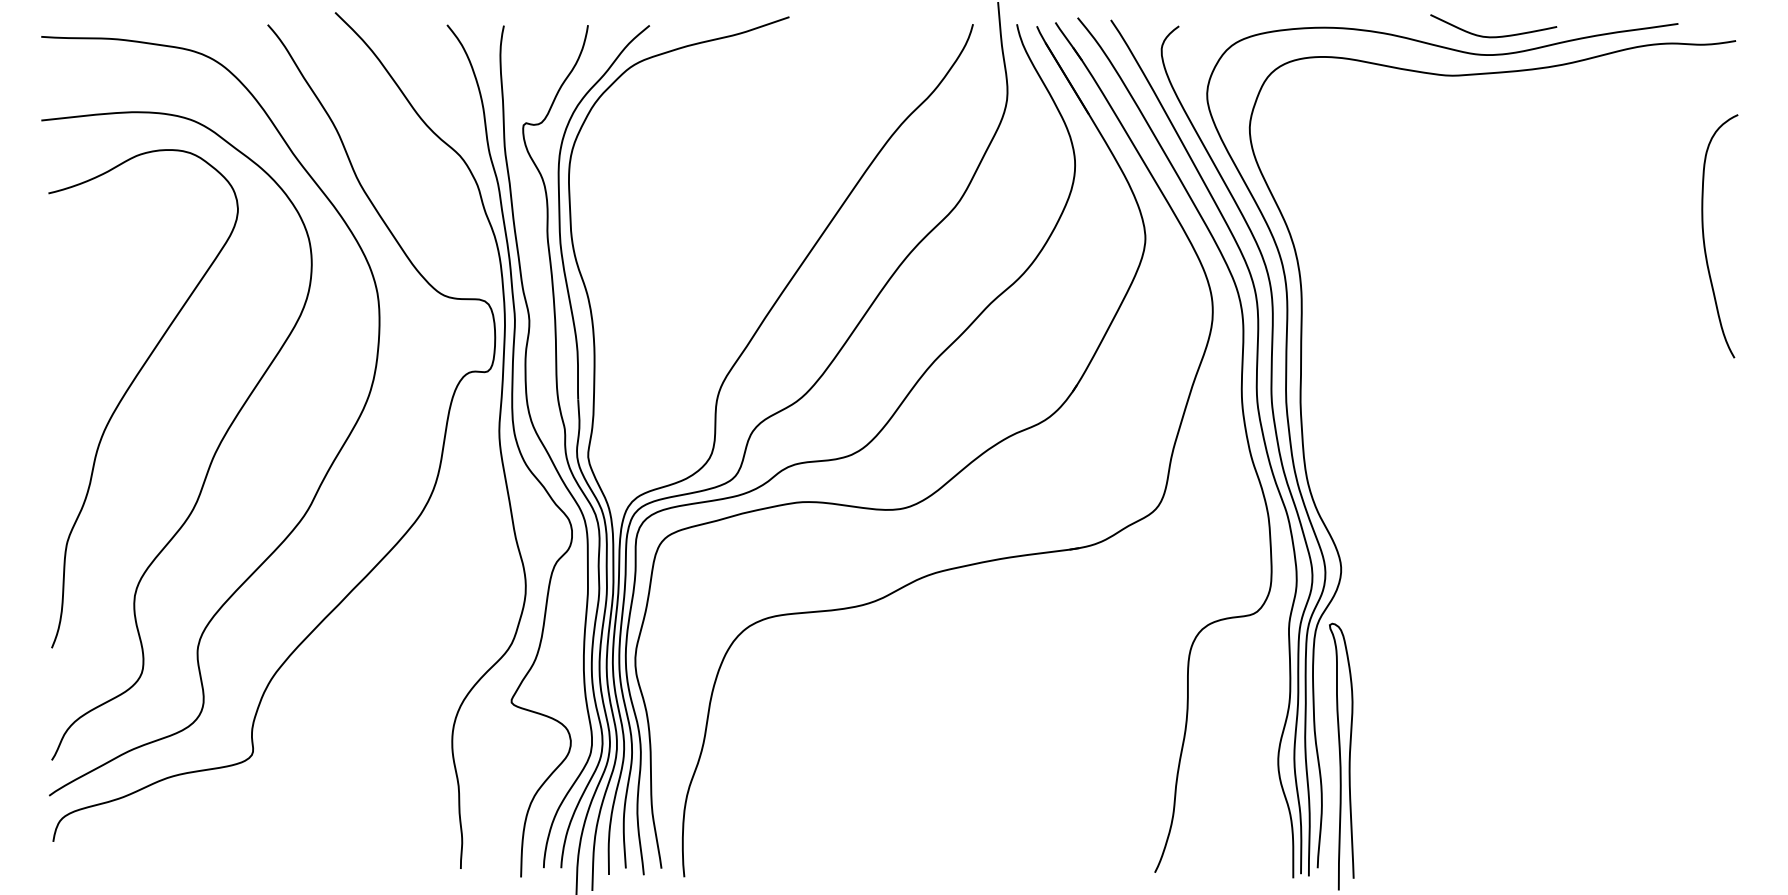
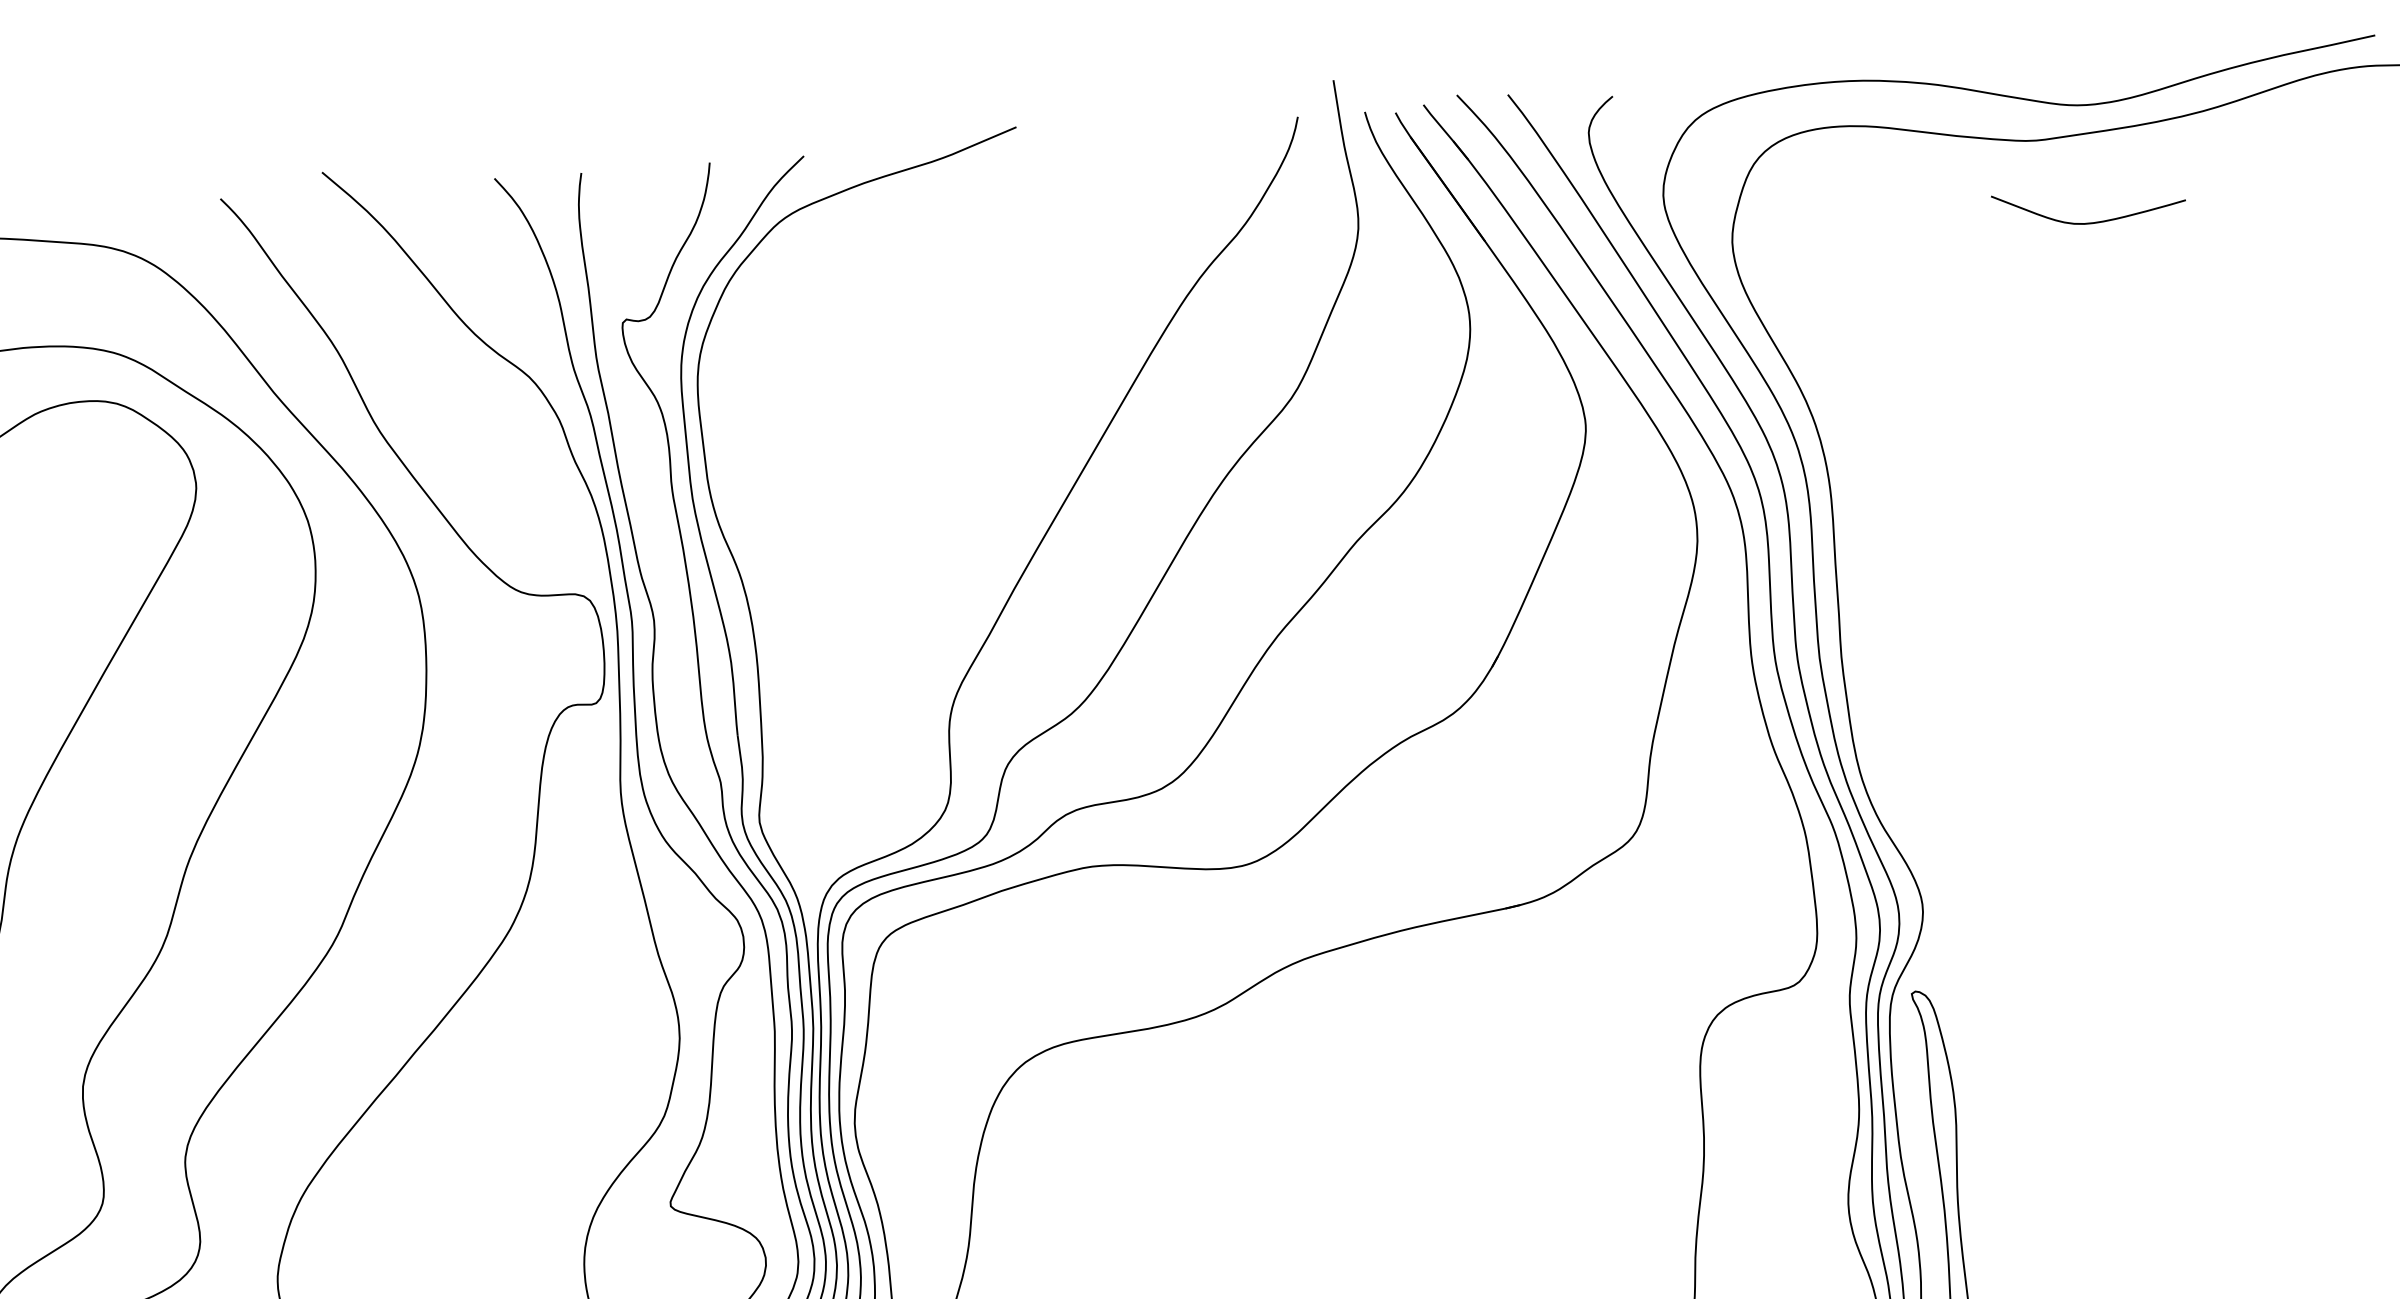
curve: (1493, 36) -> (2089, 222), moved

